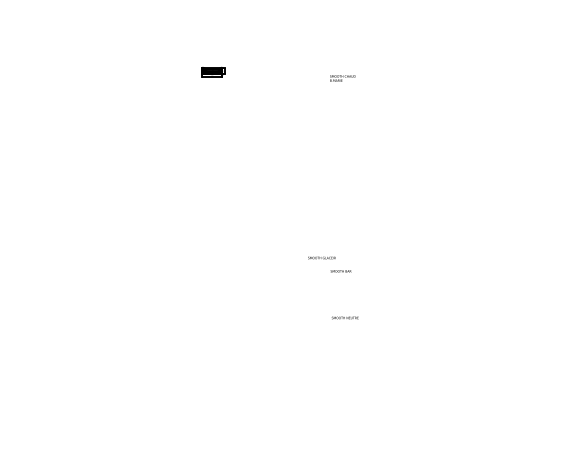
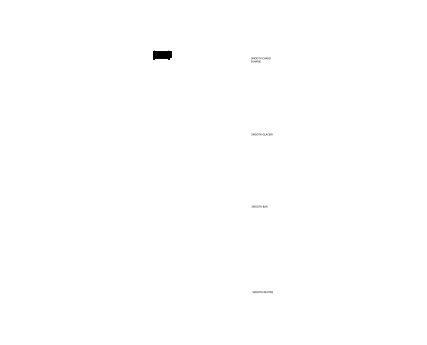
text: (321, 258) -> (261, 134), moved
text: (344, 317) -> (262, 291), moved

